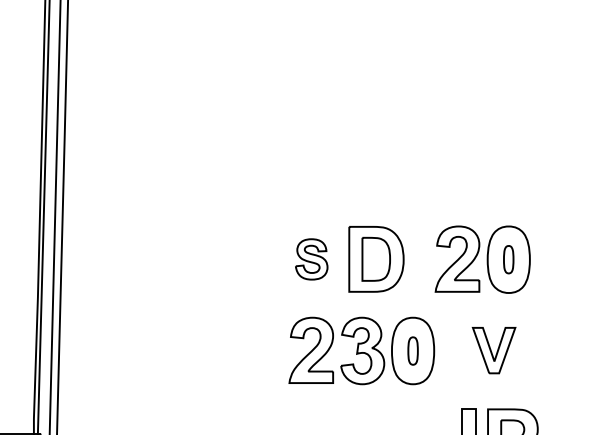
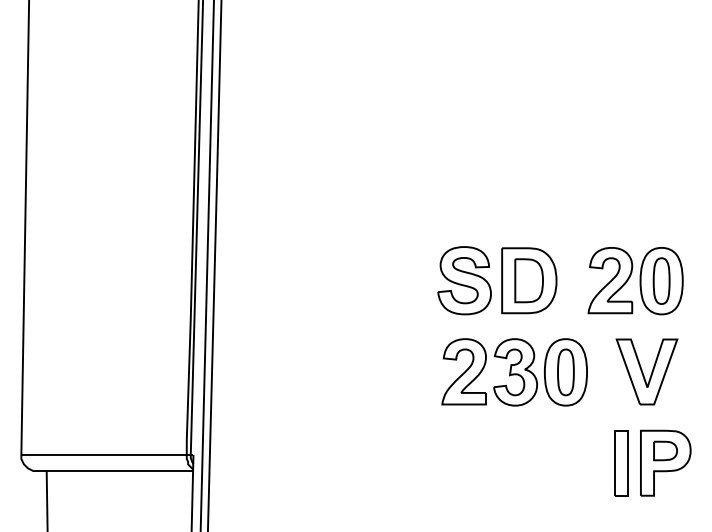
part: (311, 259) -> (464, 280), size x1.67
part: (508, 259) -> (661, 280), size x1.67
part: (493, 350) -> (646, 371), size x1.43
part: (412, 351) -> (565, 372), size x1.67

